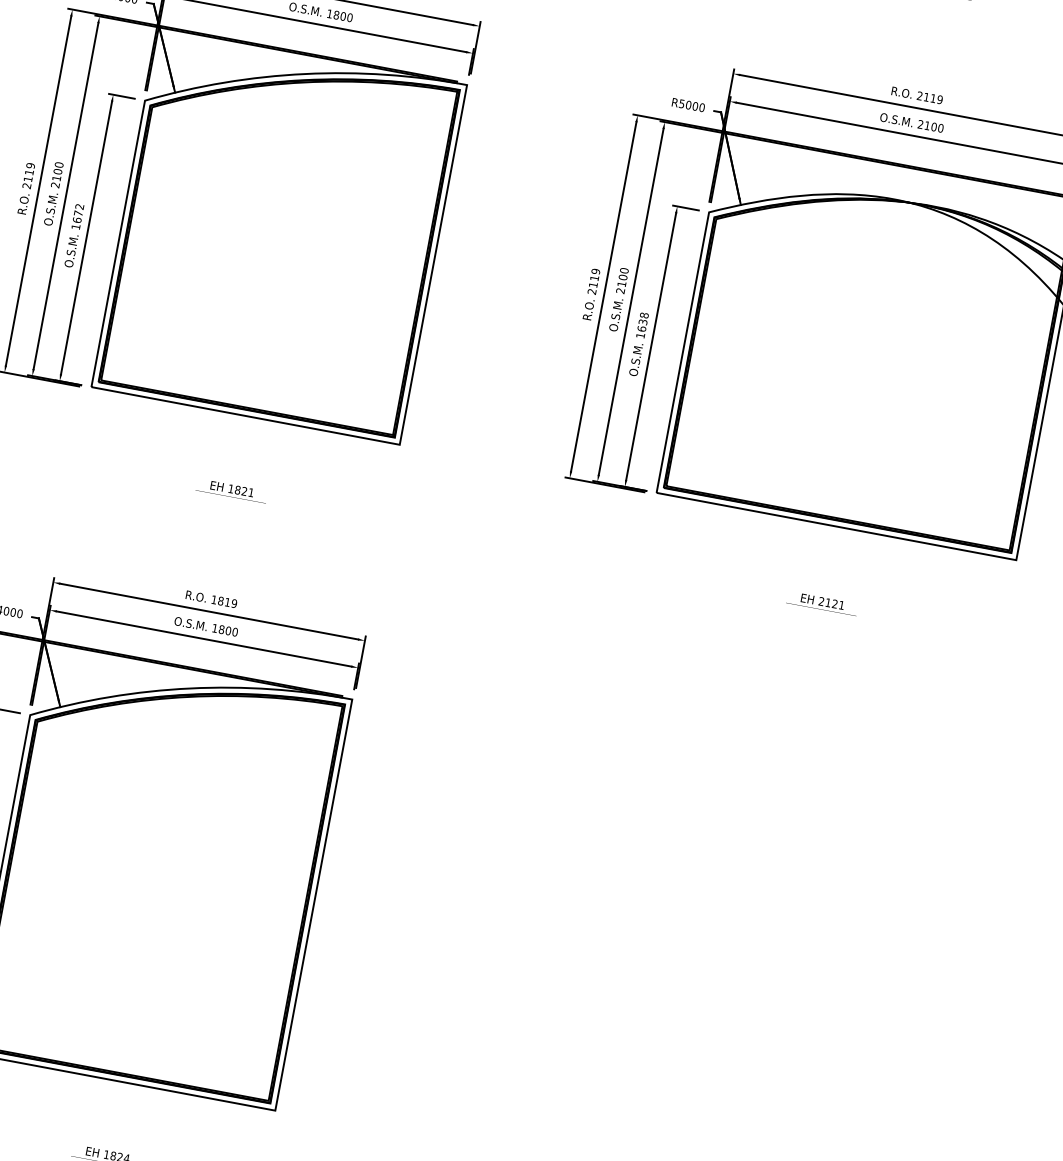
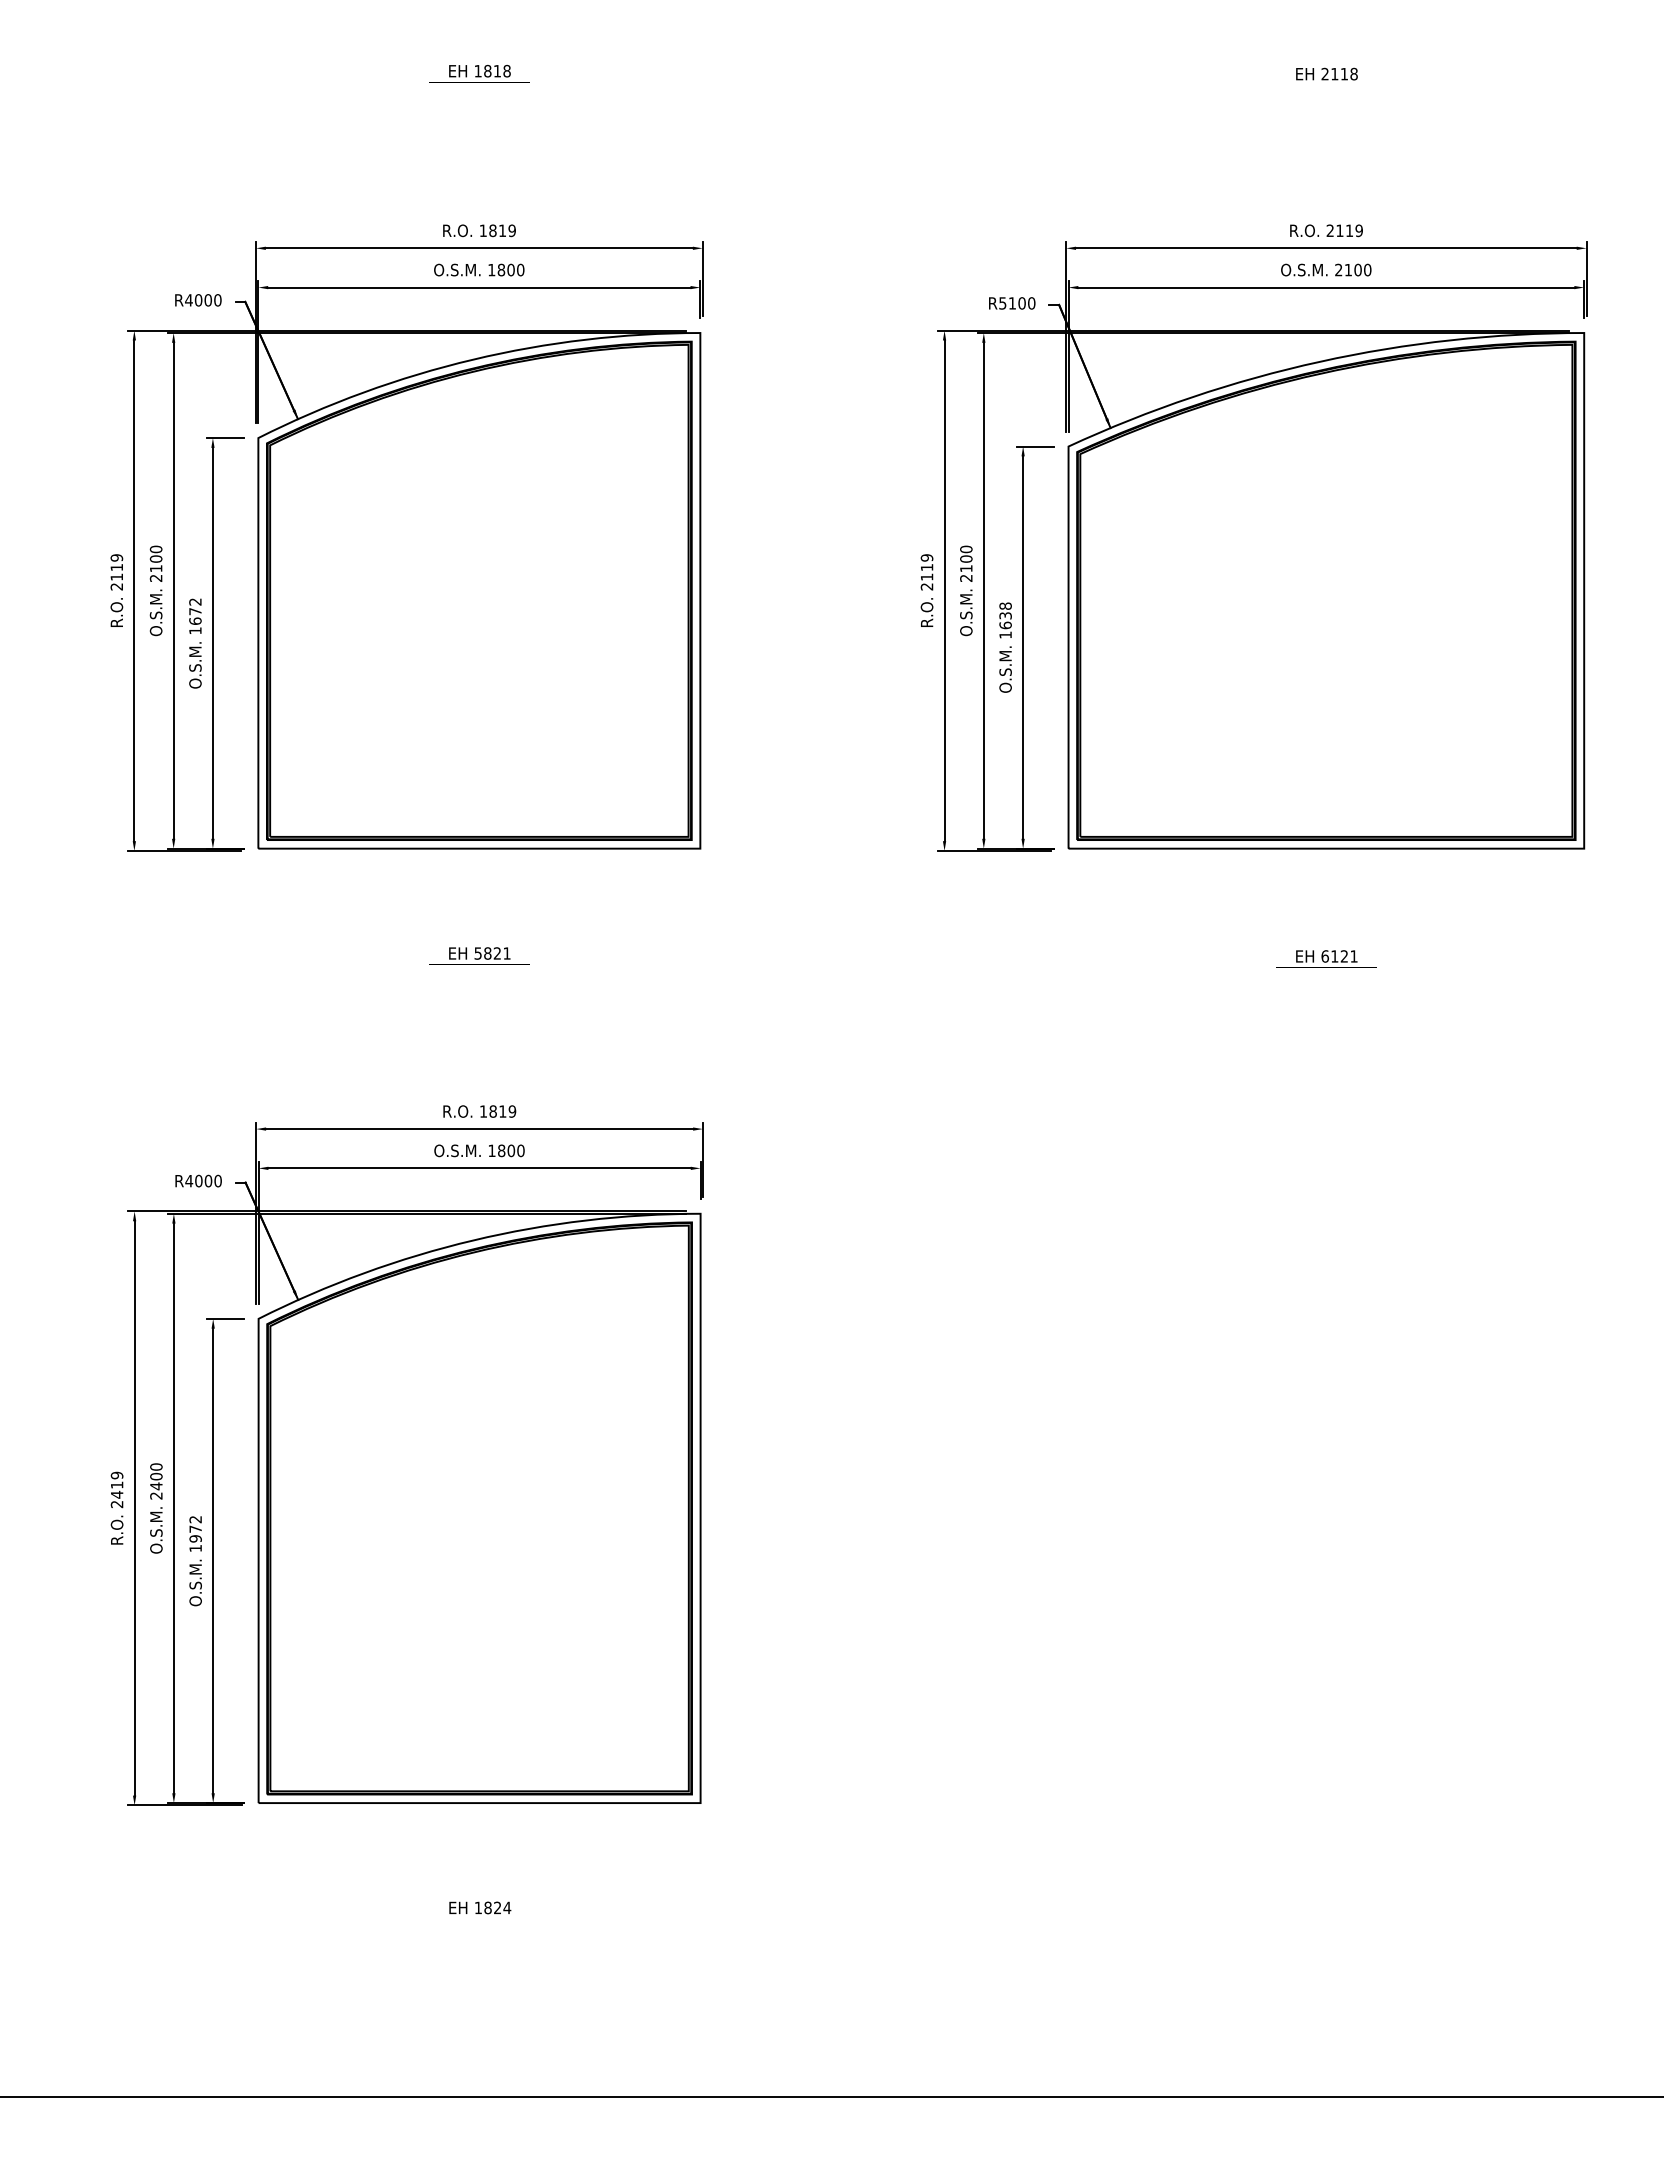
text: (688, 105) -> (1012, 303), R5000 -> R5100
text: (230, 488) -> (477, 953), 1821 -> 5821
text: (821, 601) -> (1324, 956), 2121 -> 6121

